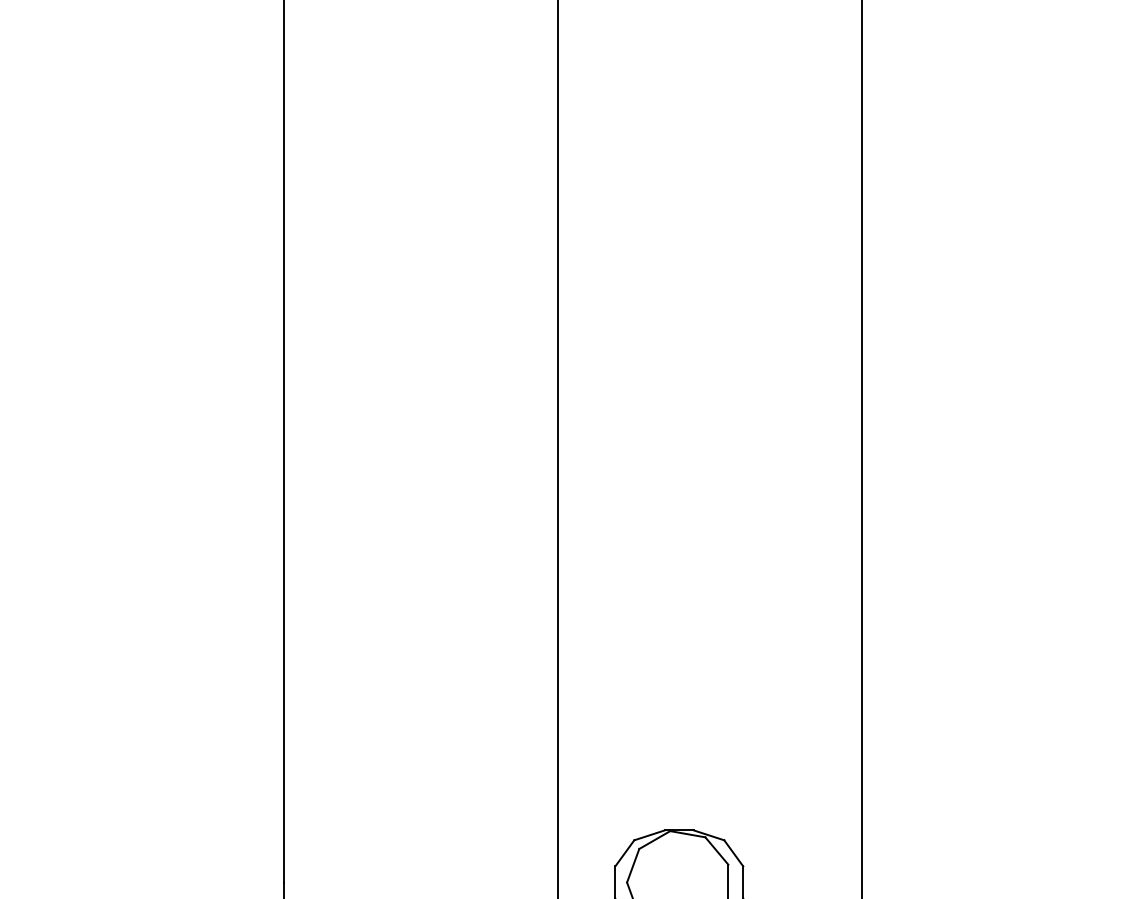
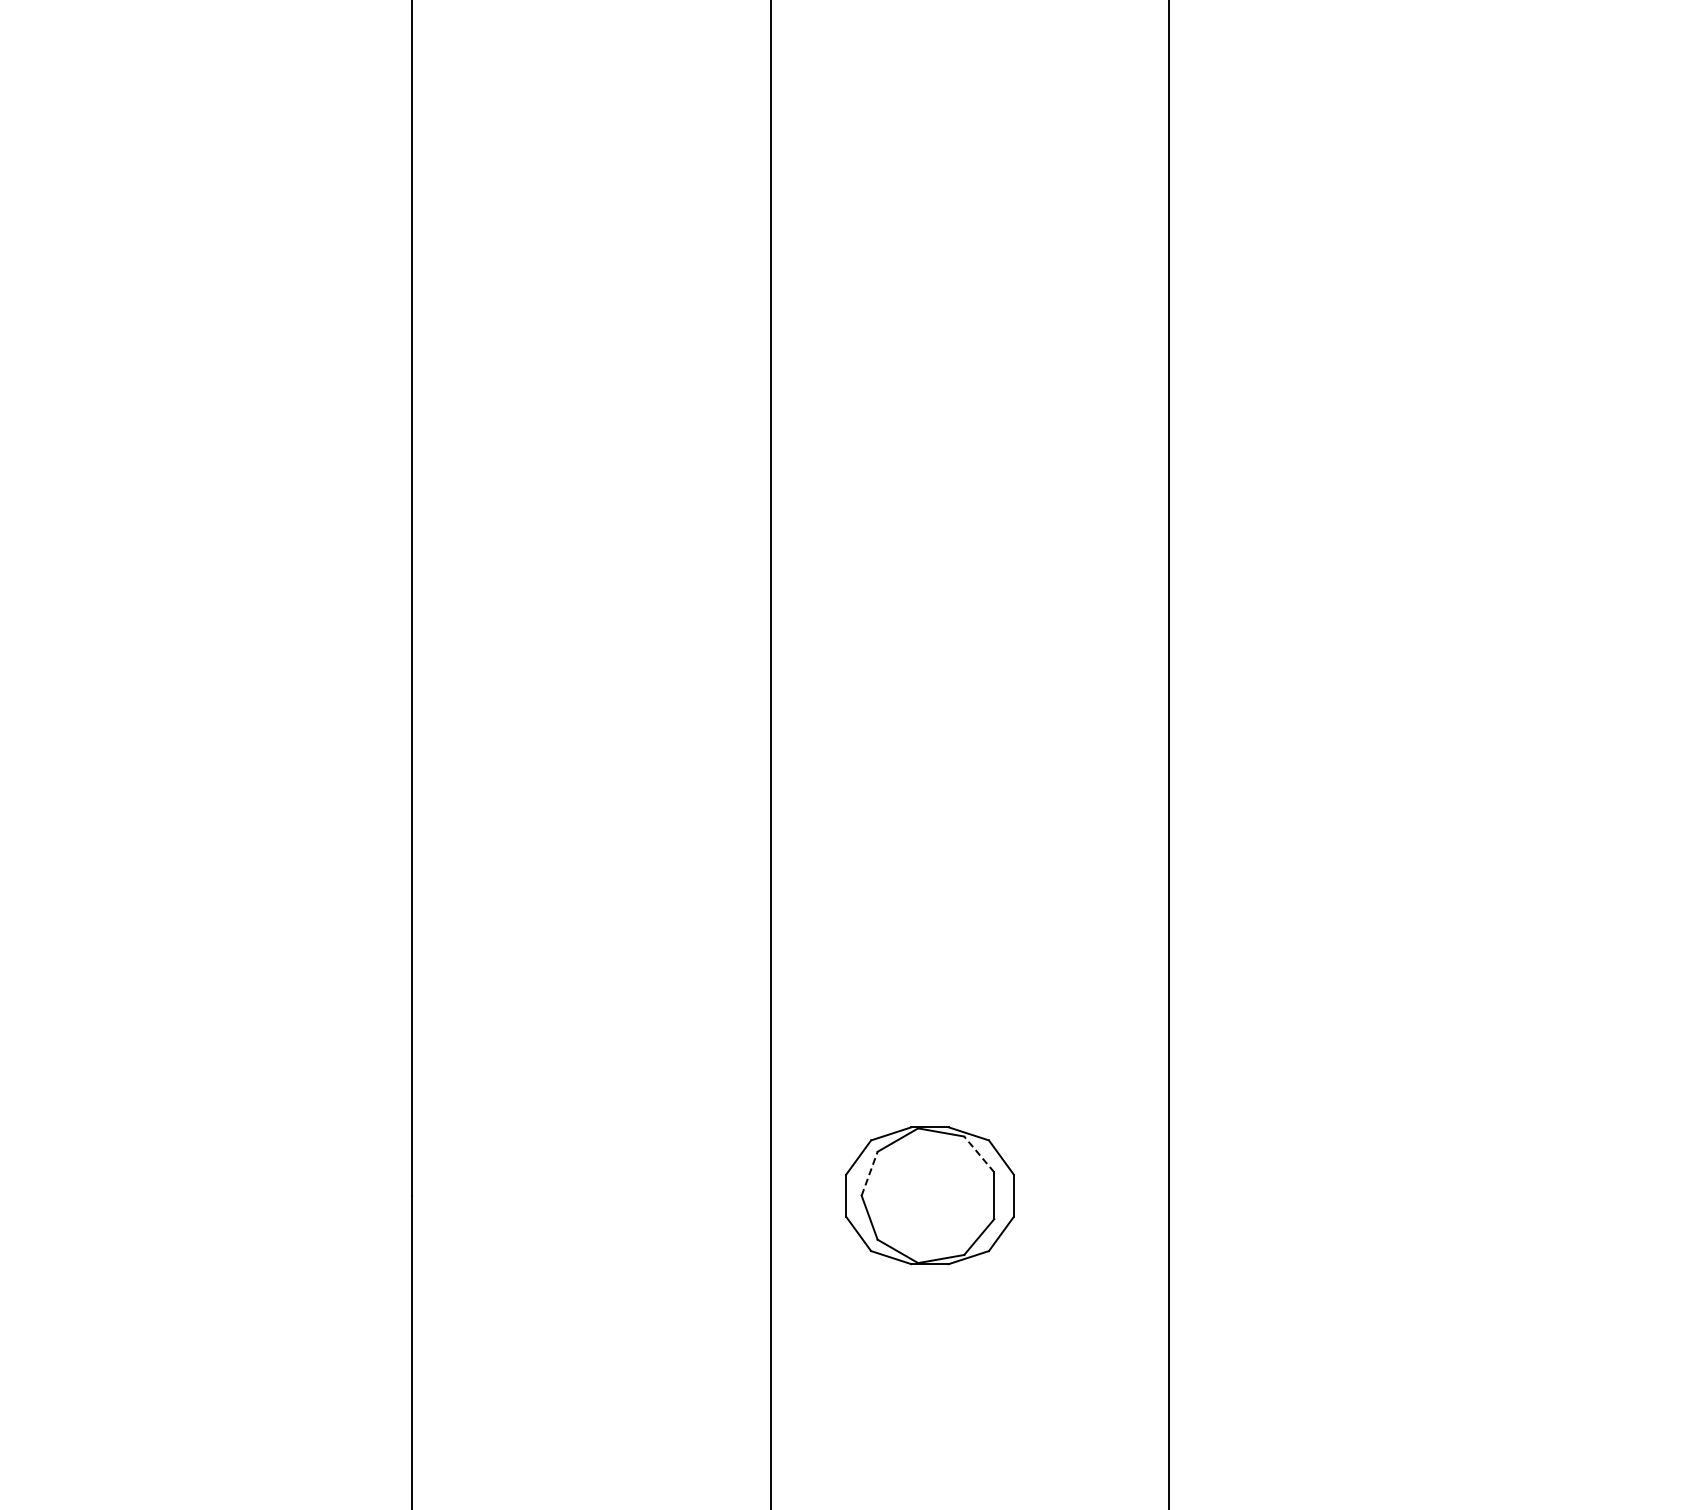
line: (716, 851) -> (978, 1154), solid -> dashed
line: (633, 865) -> (869, 1173), solid -> dashed

